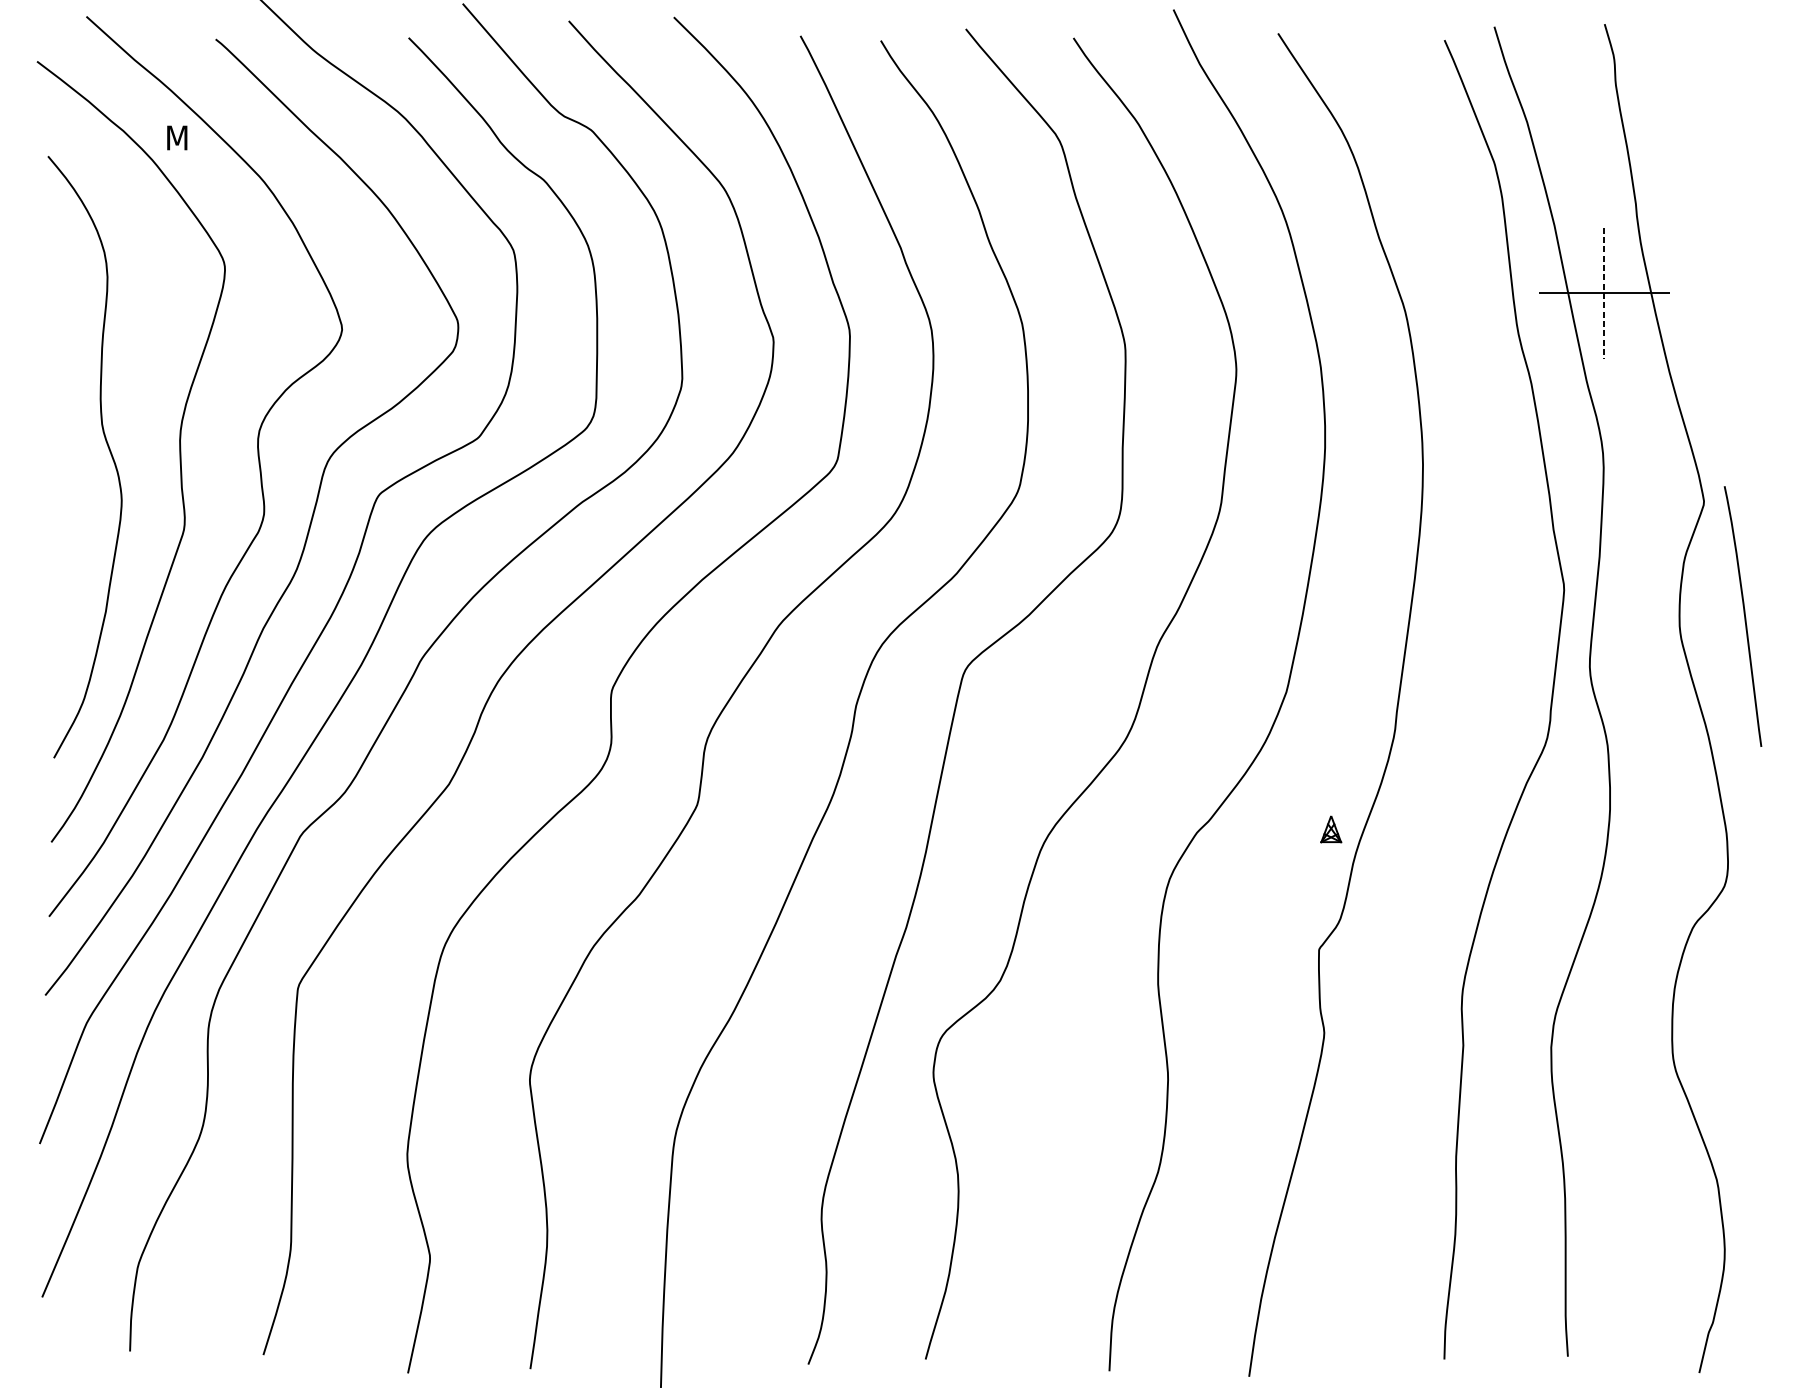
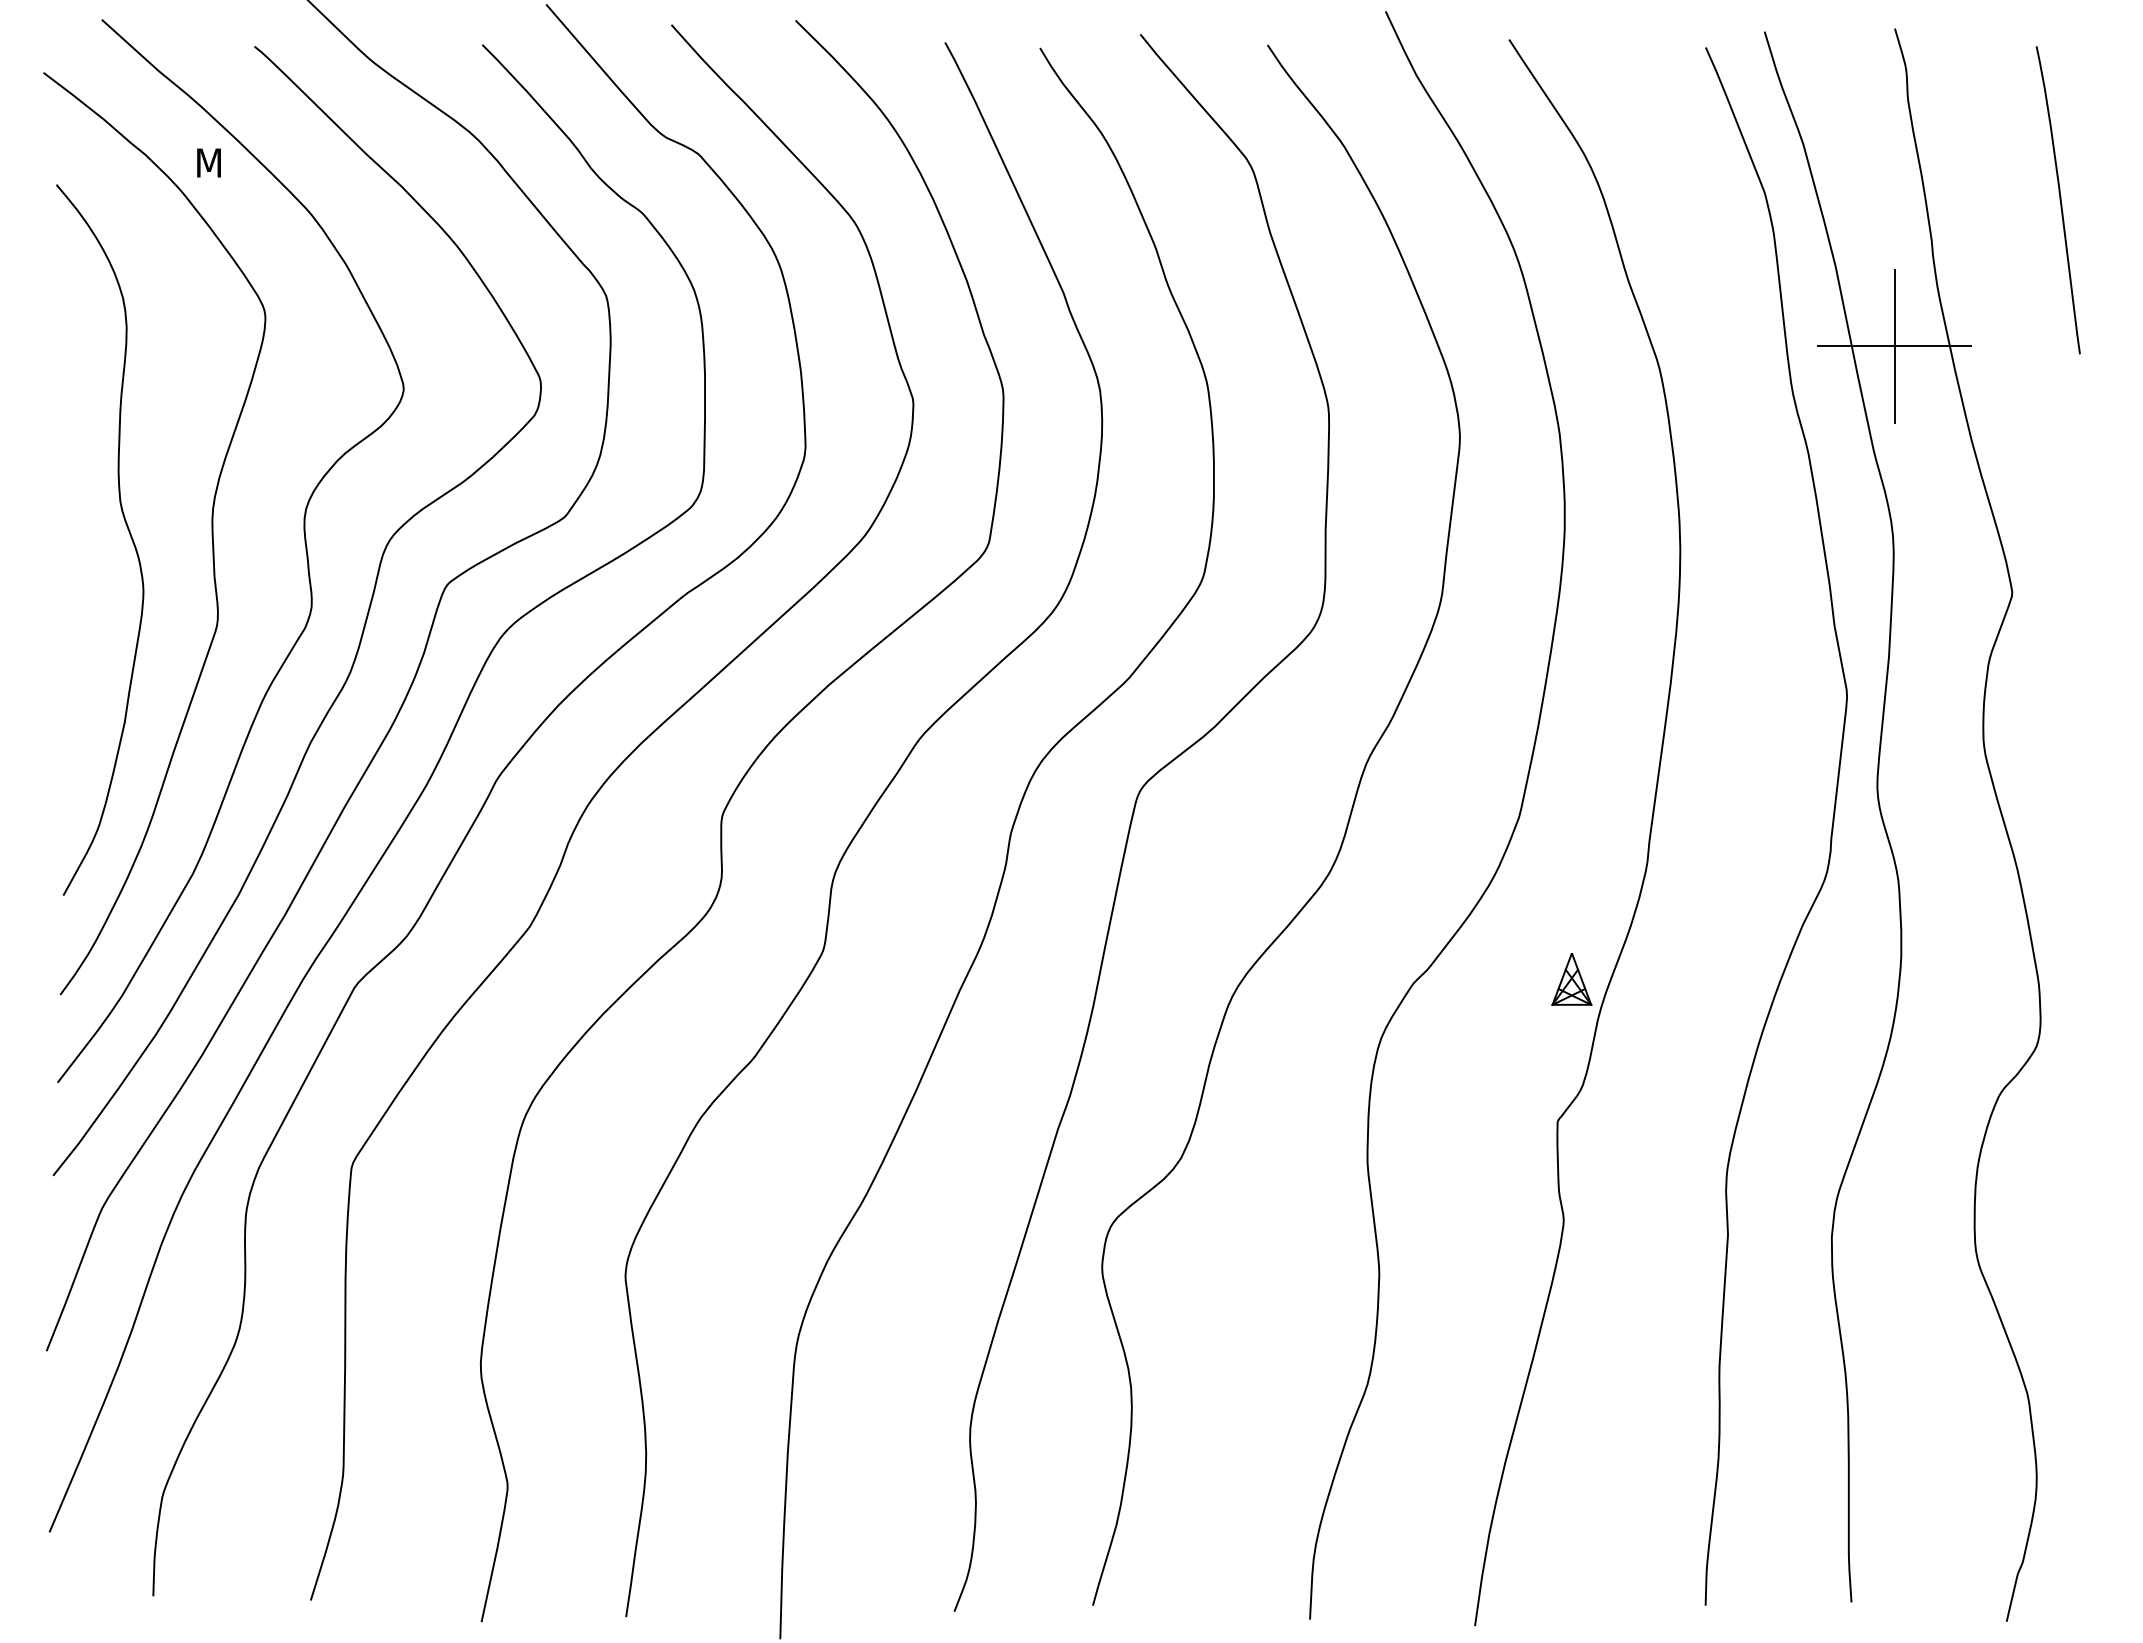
line: (1604, 293) -> (1894, 346), dashed -> solid
curve: (1744, 616) -> (2059, 200), moved
part: (1330, 829) -> (1571, 979), size x1.67

